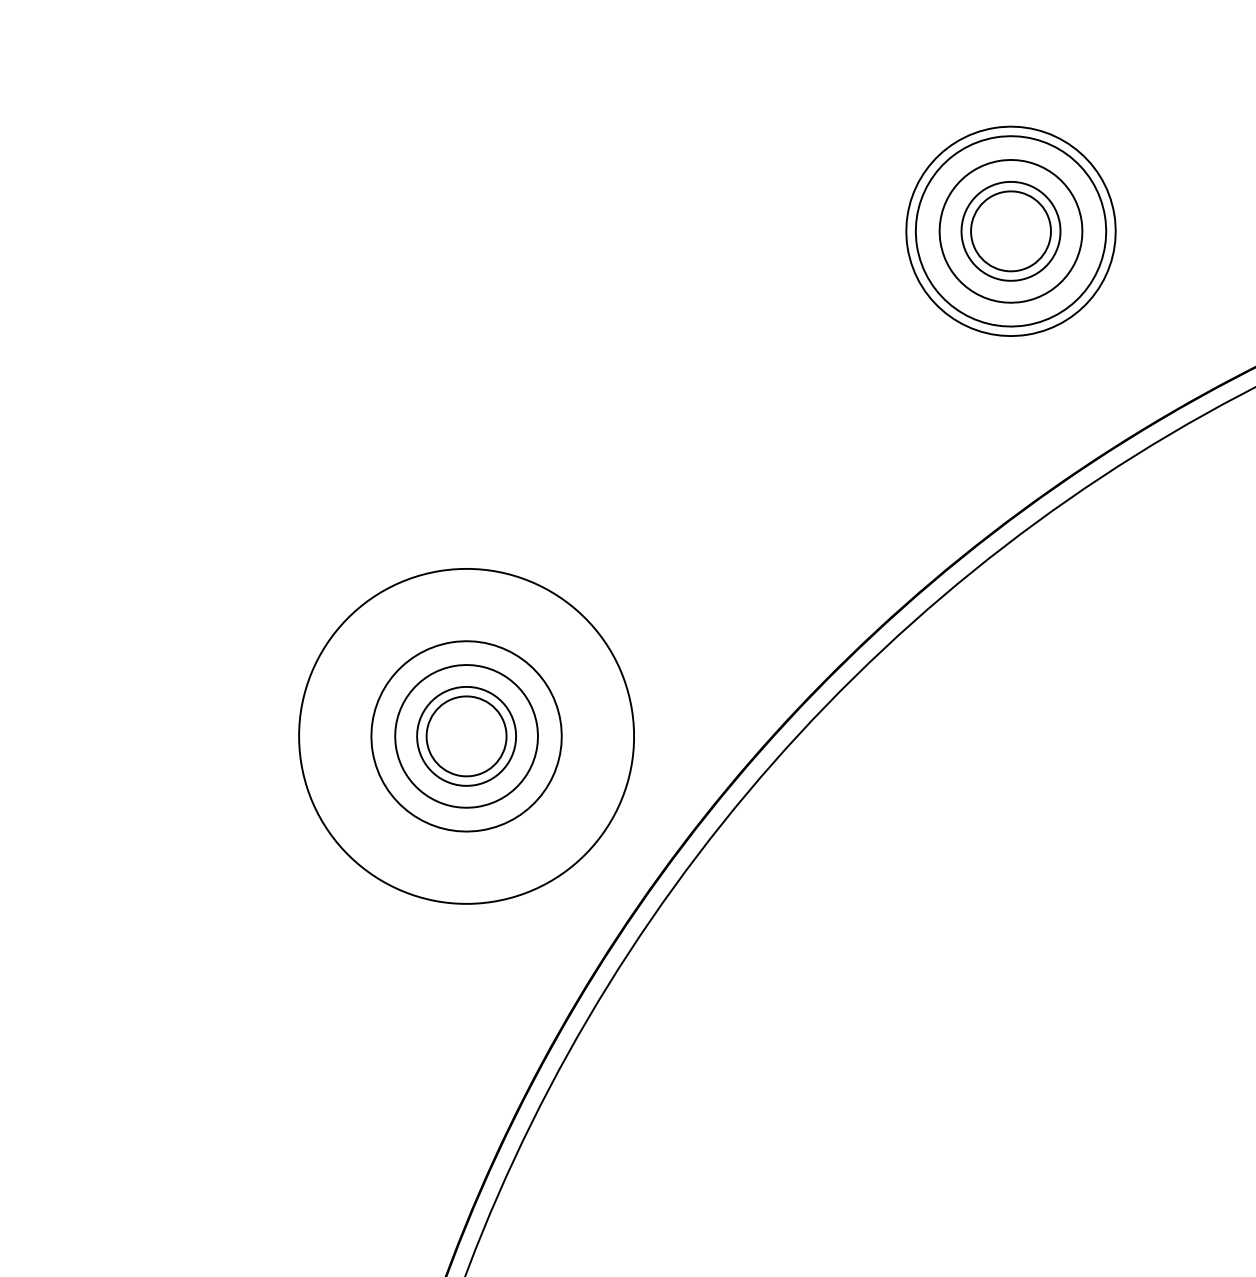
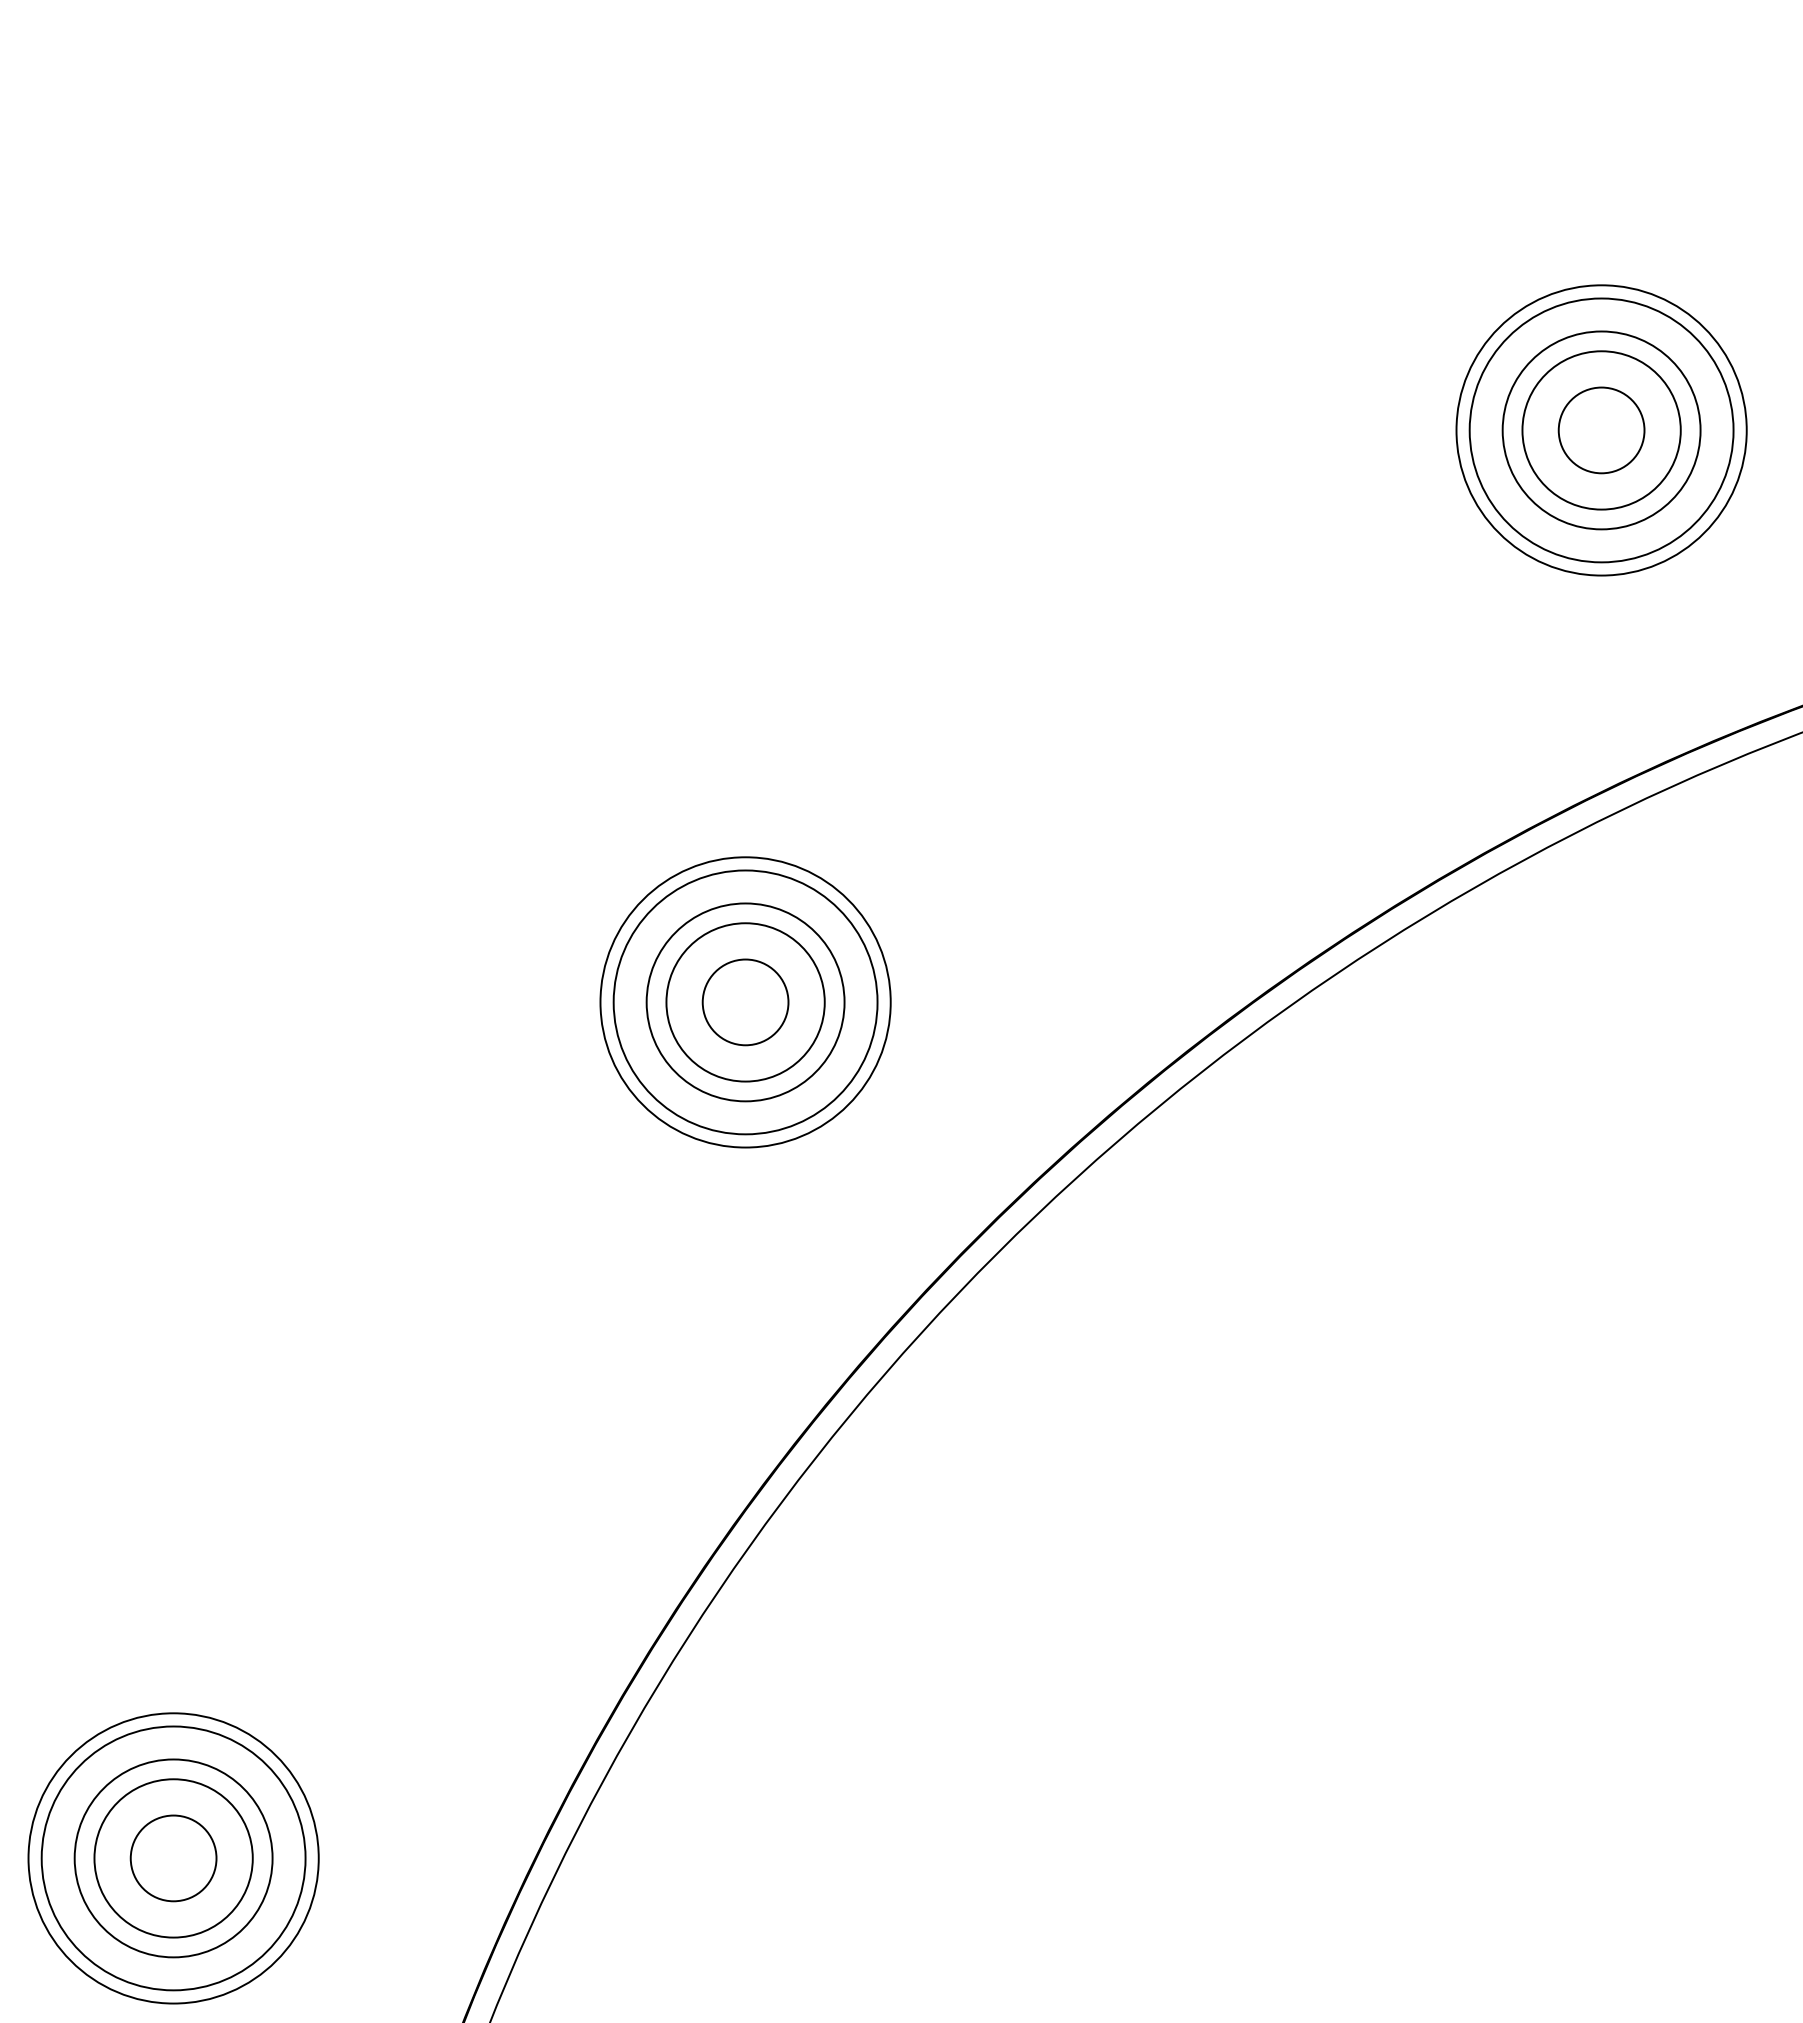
circle: (1010, 231) -> (1601, 430), size x0.62
circle: (1010, 231) -> (1601, 430), size x1.43
circle: (466, 736) -> (745, 1002), size x0.62
circle: (466, 736) -> (745, 1002), size x0.62
circle: (466, 736) -> (745, 1002), size x1.43

